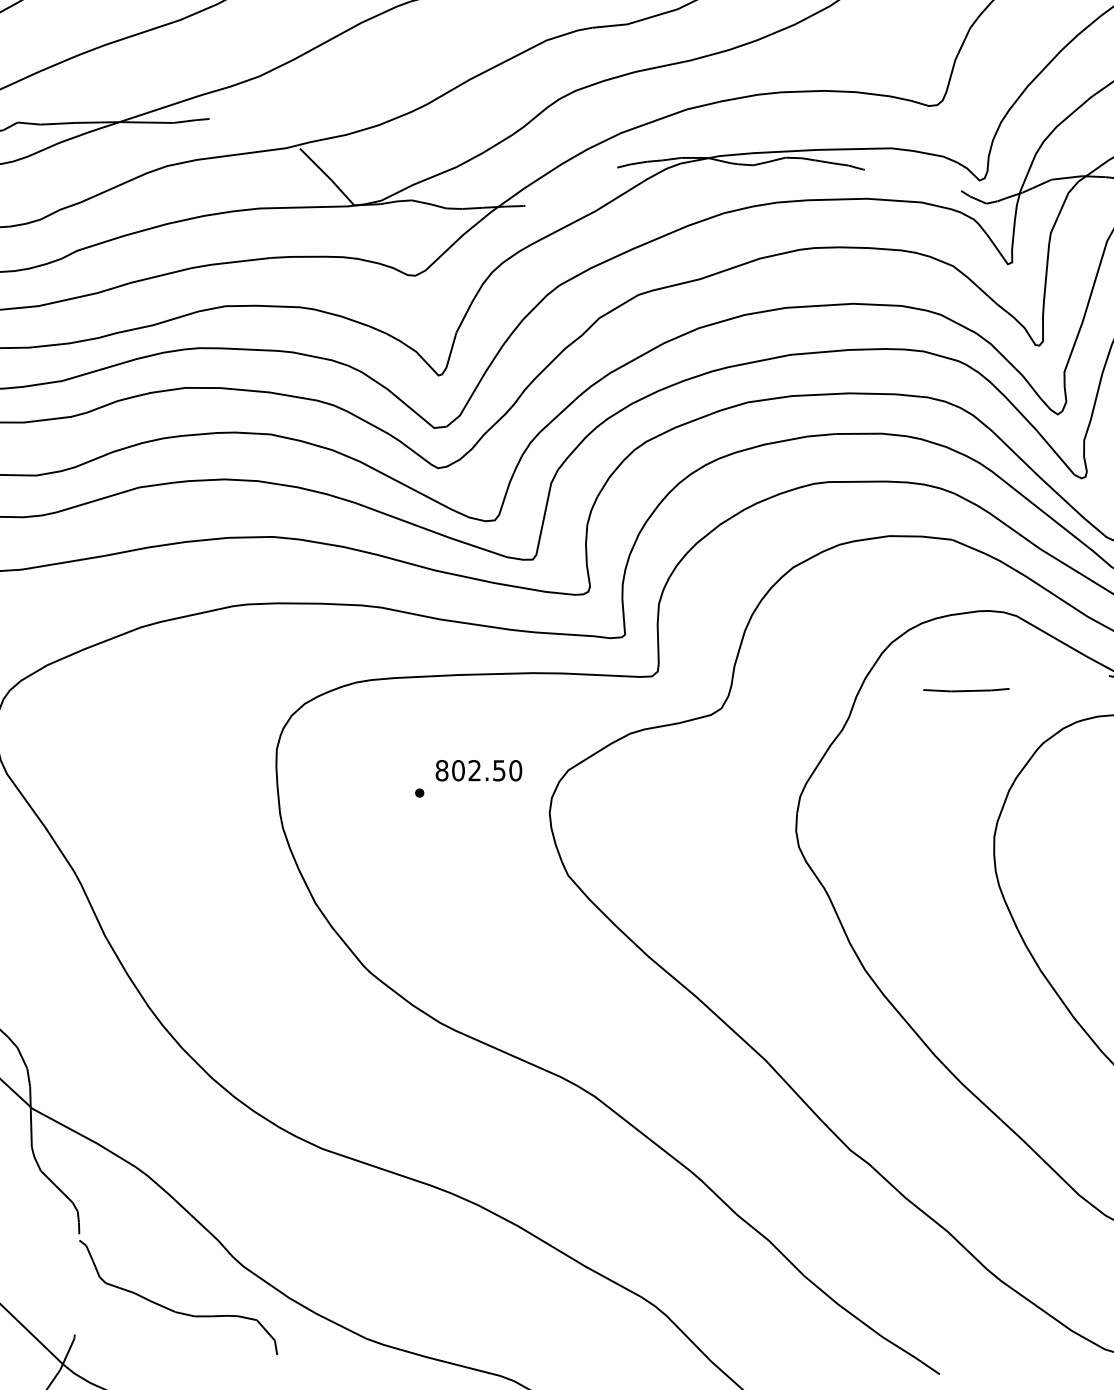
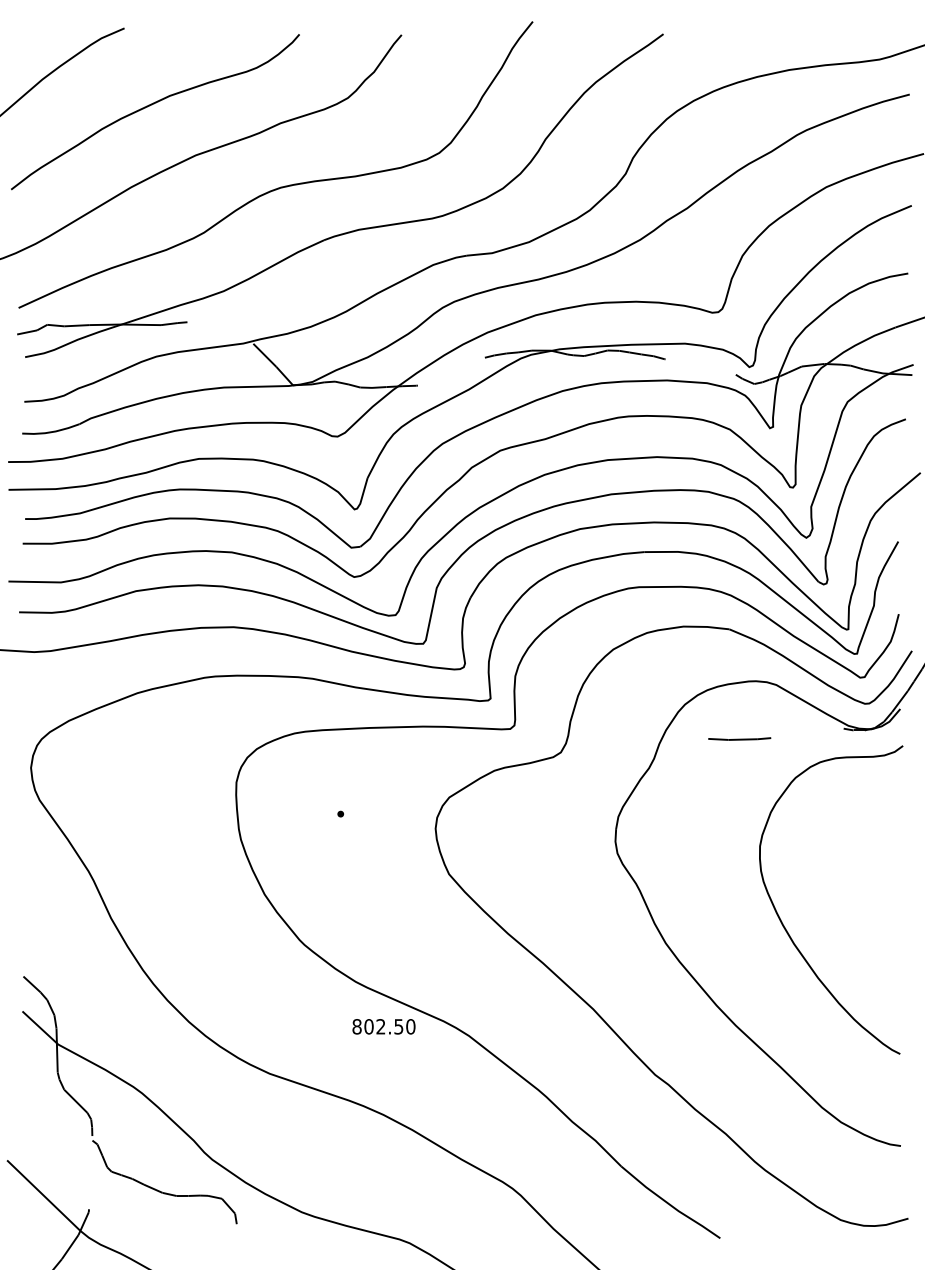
text: (478, 770) -> (383, 1026), moved

